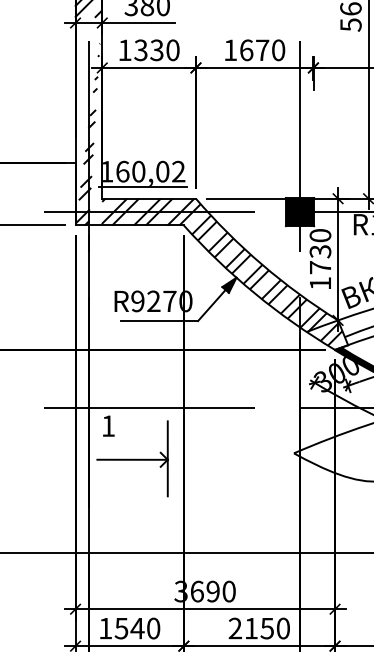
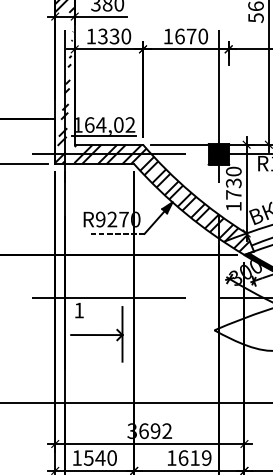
text: (138, 171) -> (101, 124), 160,02 -> 164,02
line: (159, 321) -> (116, 234), solid -> dashed
text: (228, 591) -> (166, 431), 3690 -> 3692
text: (258, 628) -> (188, 458), 2150 -> 1619

